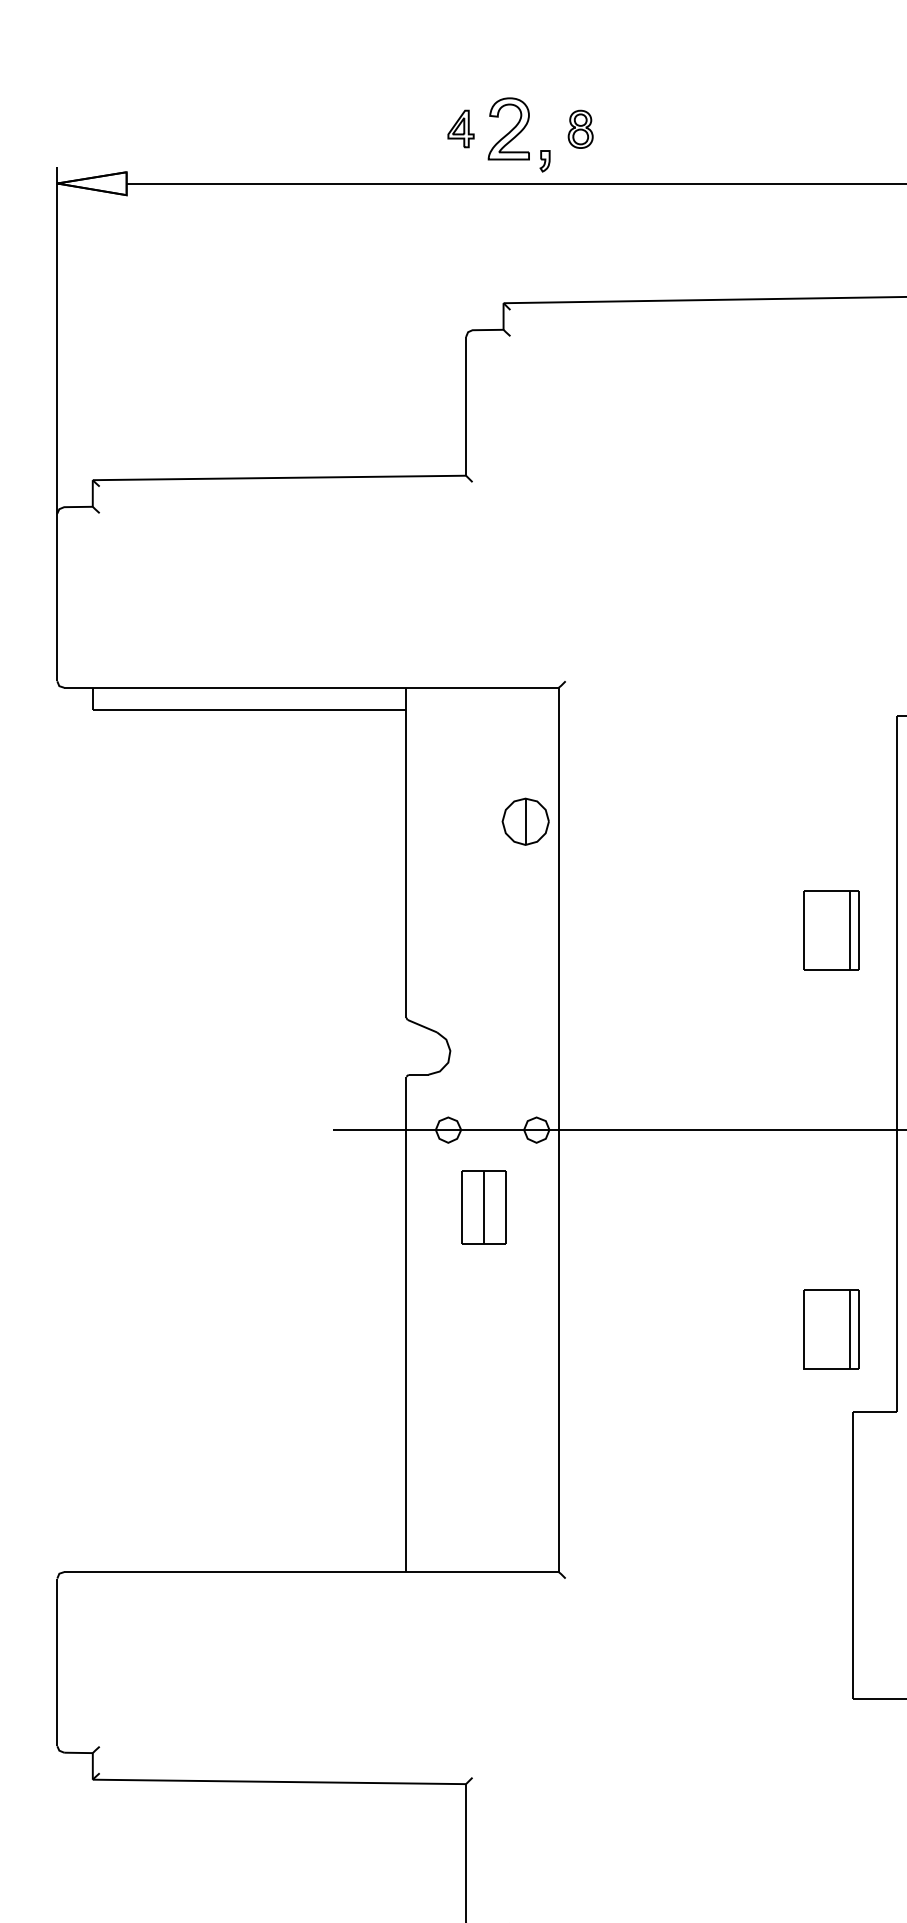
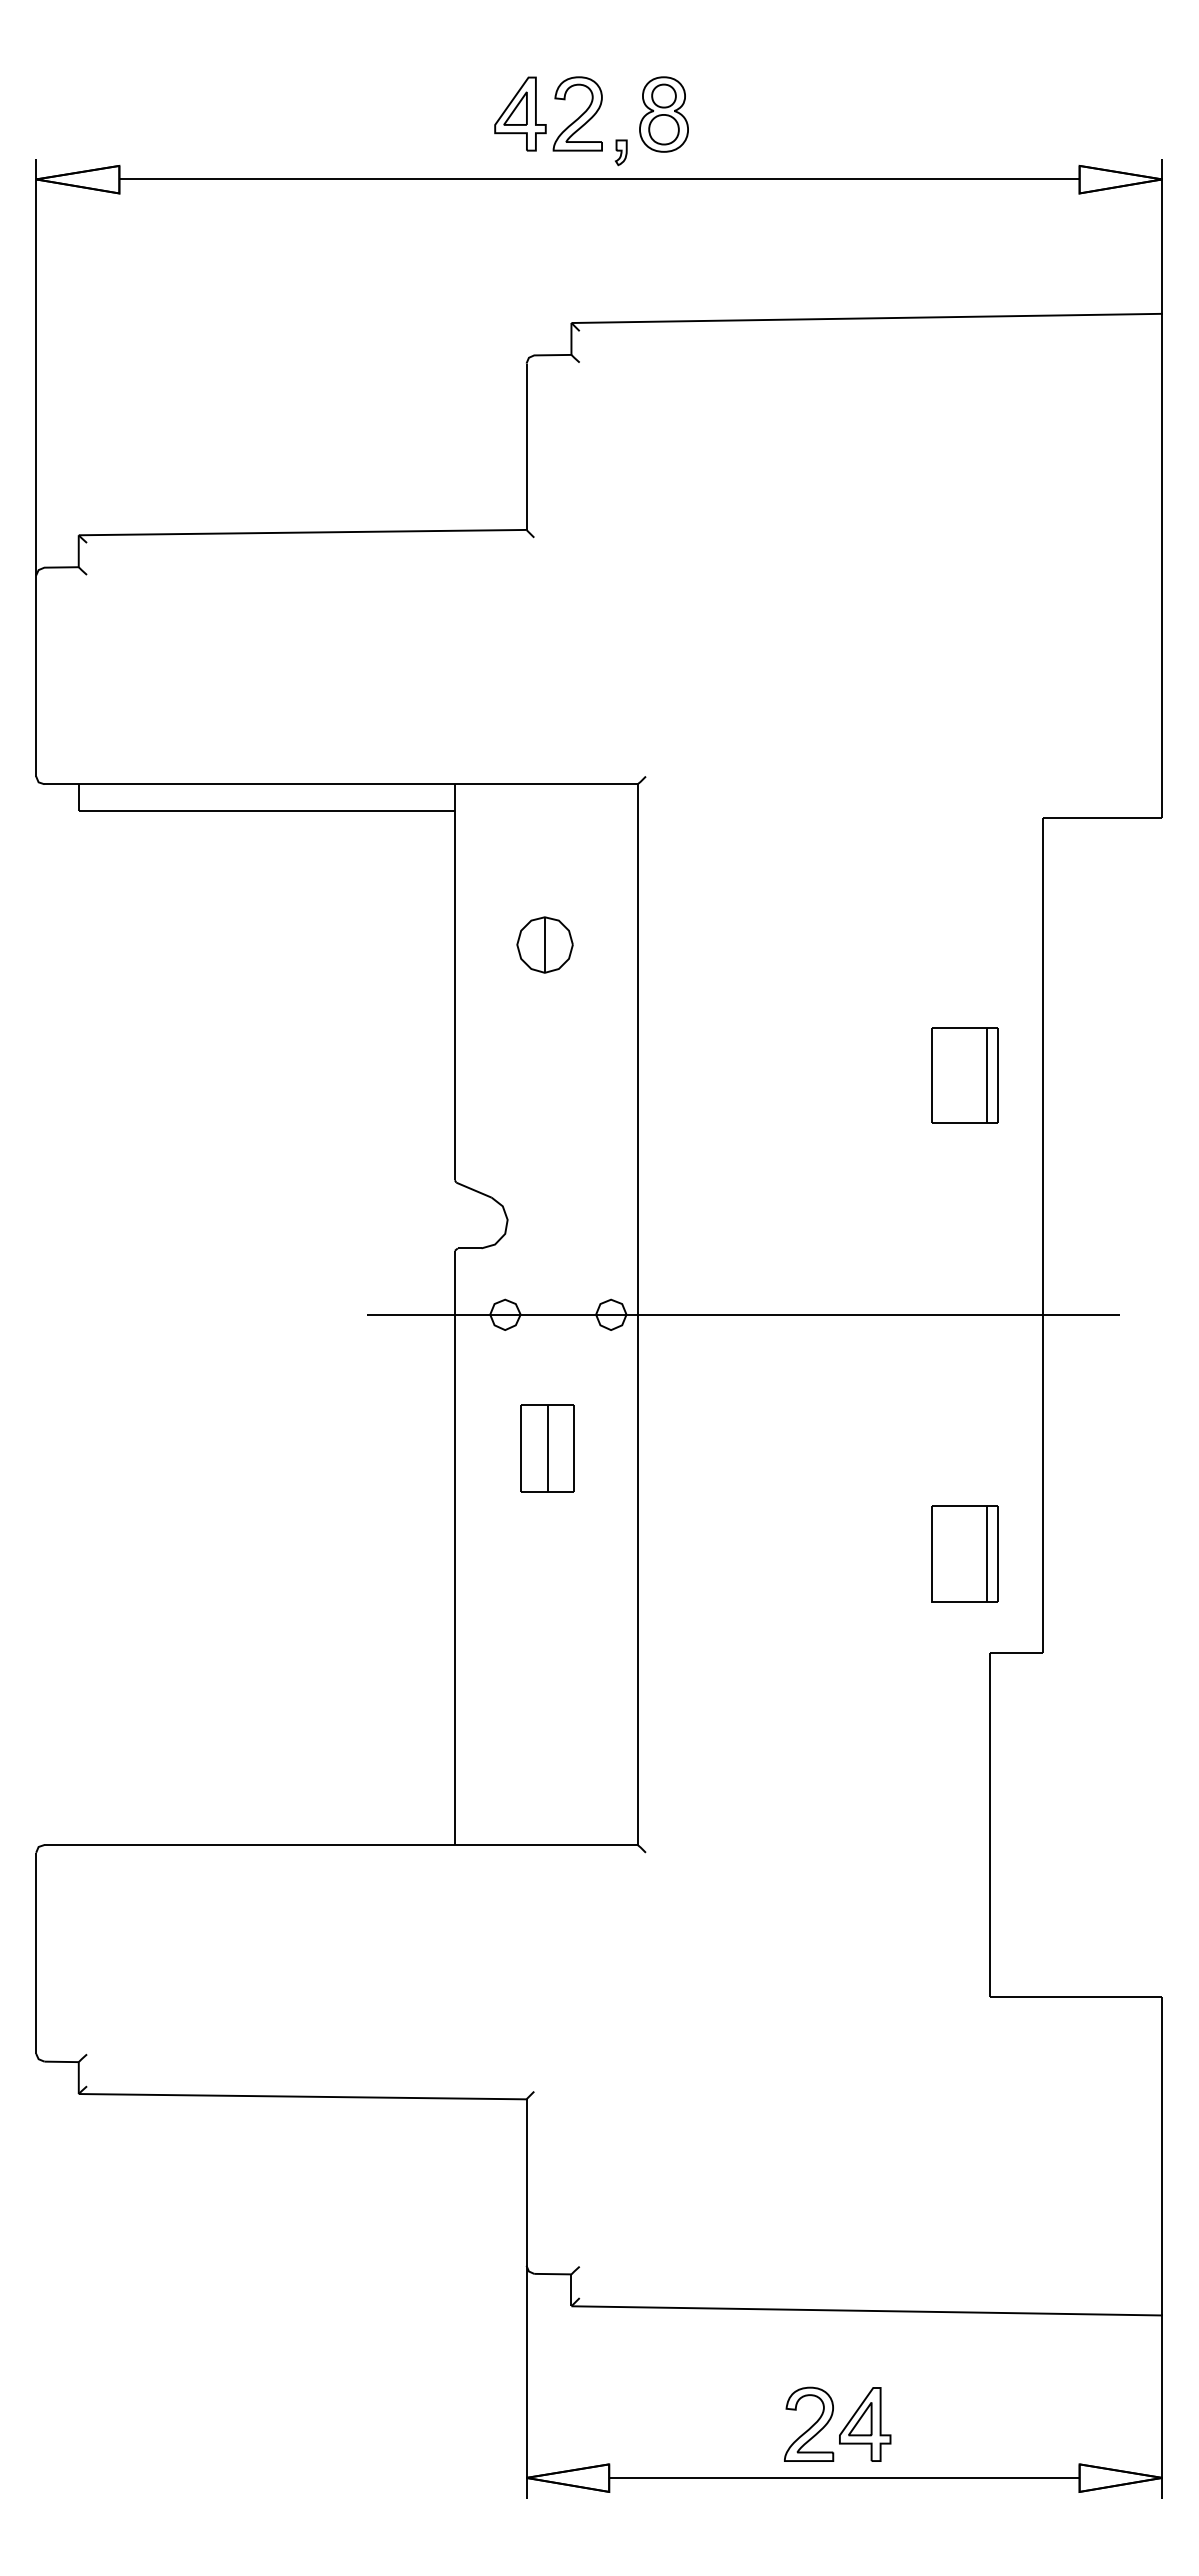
part: (461, 128) -> (520, 113), size x1.67
part: (580, 129) -> (663, 114), size x1.67
part: (525, 821) -> (544, 944), moved
part: (483, 1207) -> (547, 1448), moved

